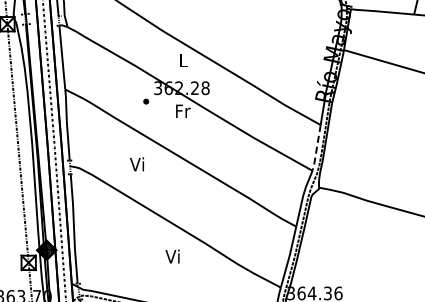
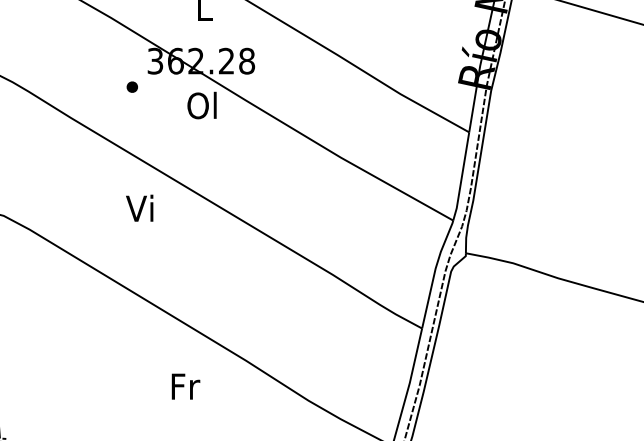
text: (182, 111) -> (202, 106), Fr -> Ol
line: (316, 148) -> (461, 177), dashed -> solid
text: (136, 164) -> (138, 208), moved
text: (173, 256) -> (185, 386), Vi -> Fr

